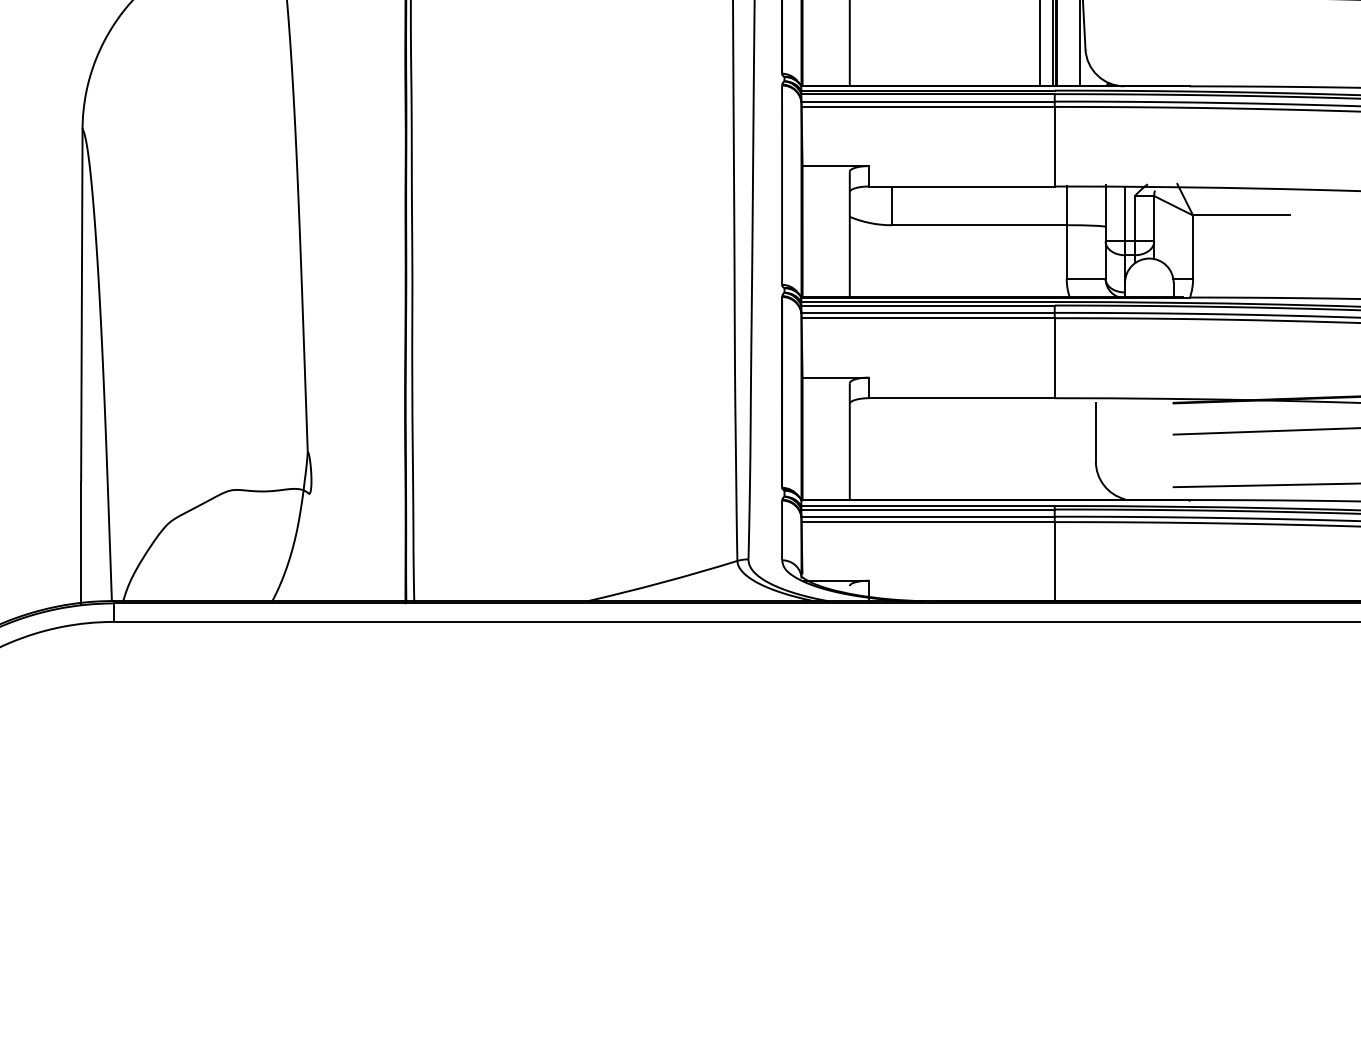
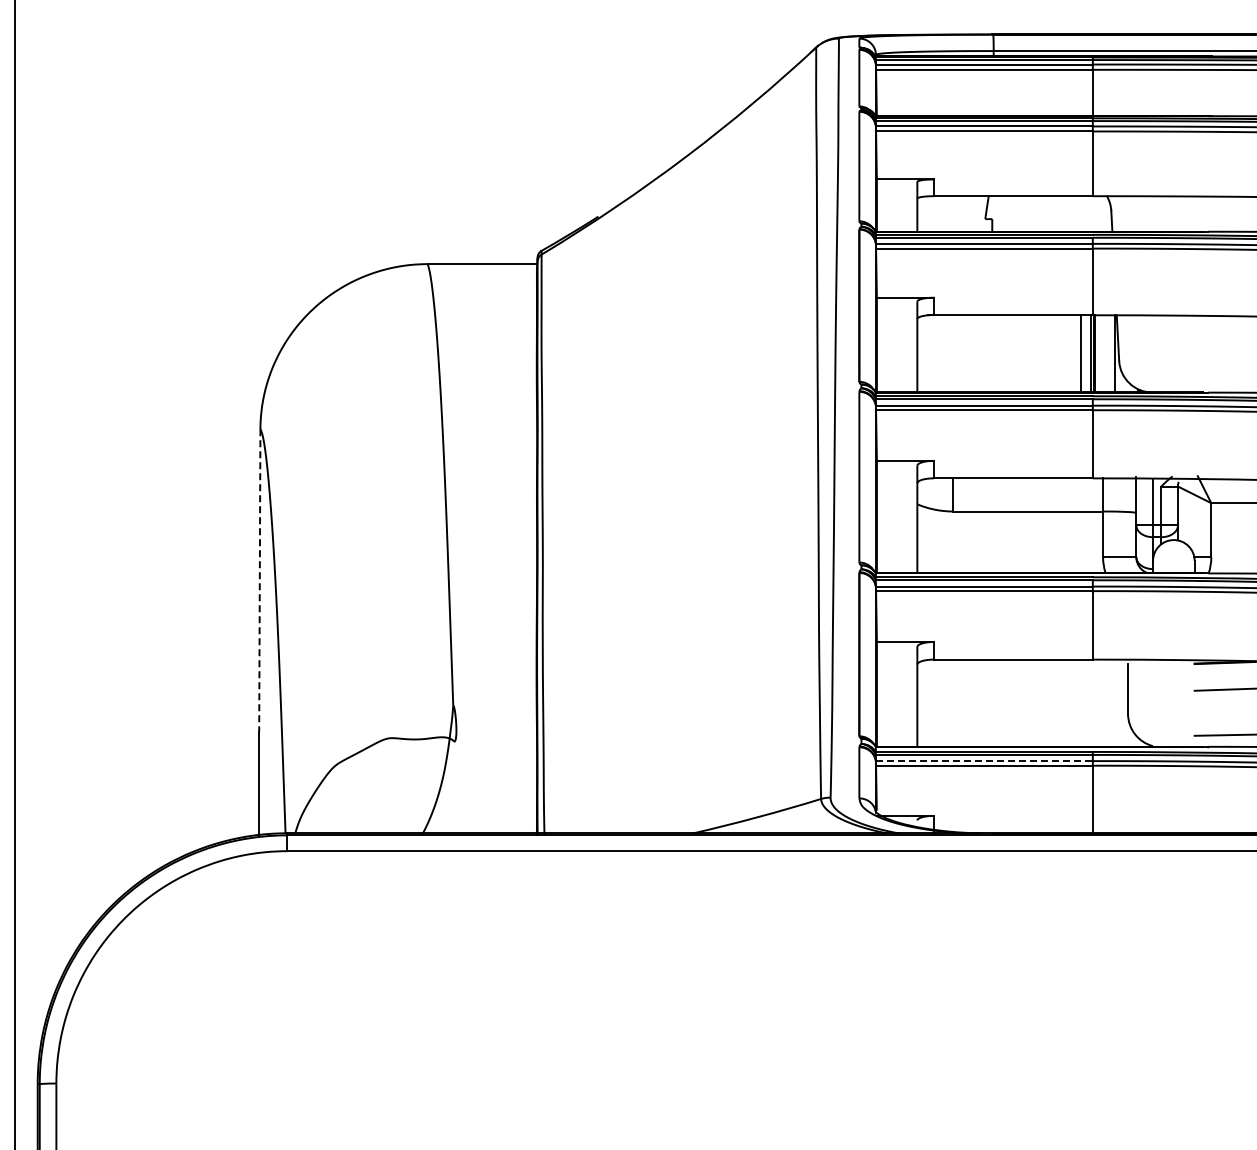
line: (81, 302) -> (259, 577), solid -> dashed
line: (928, 517) -> (984, 761), solid -> dashed

